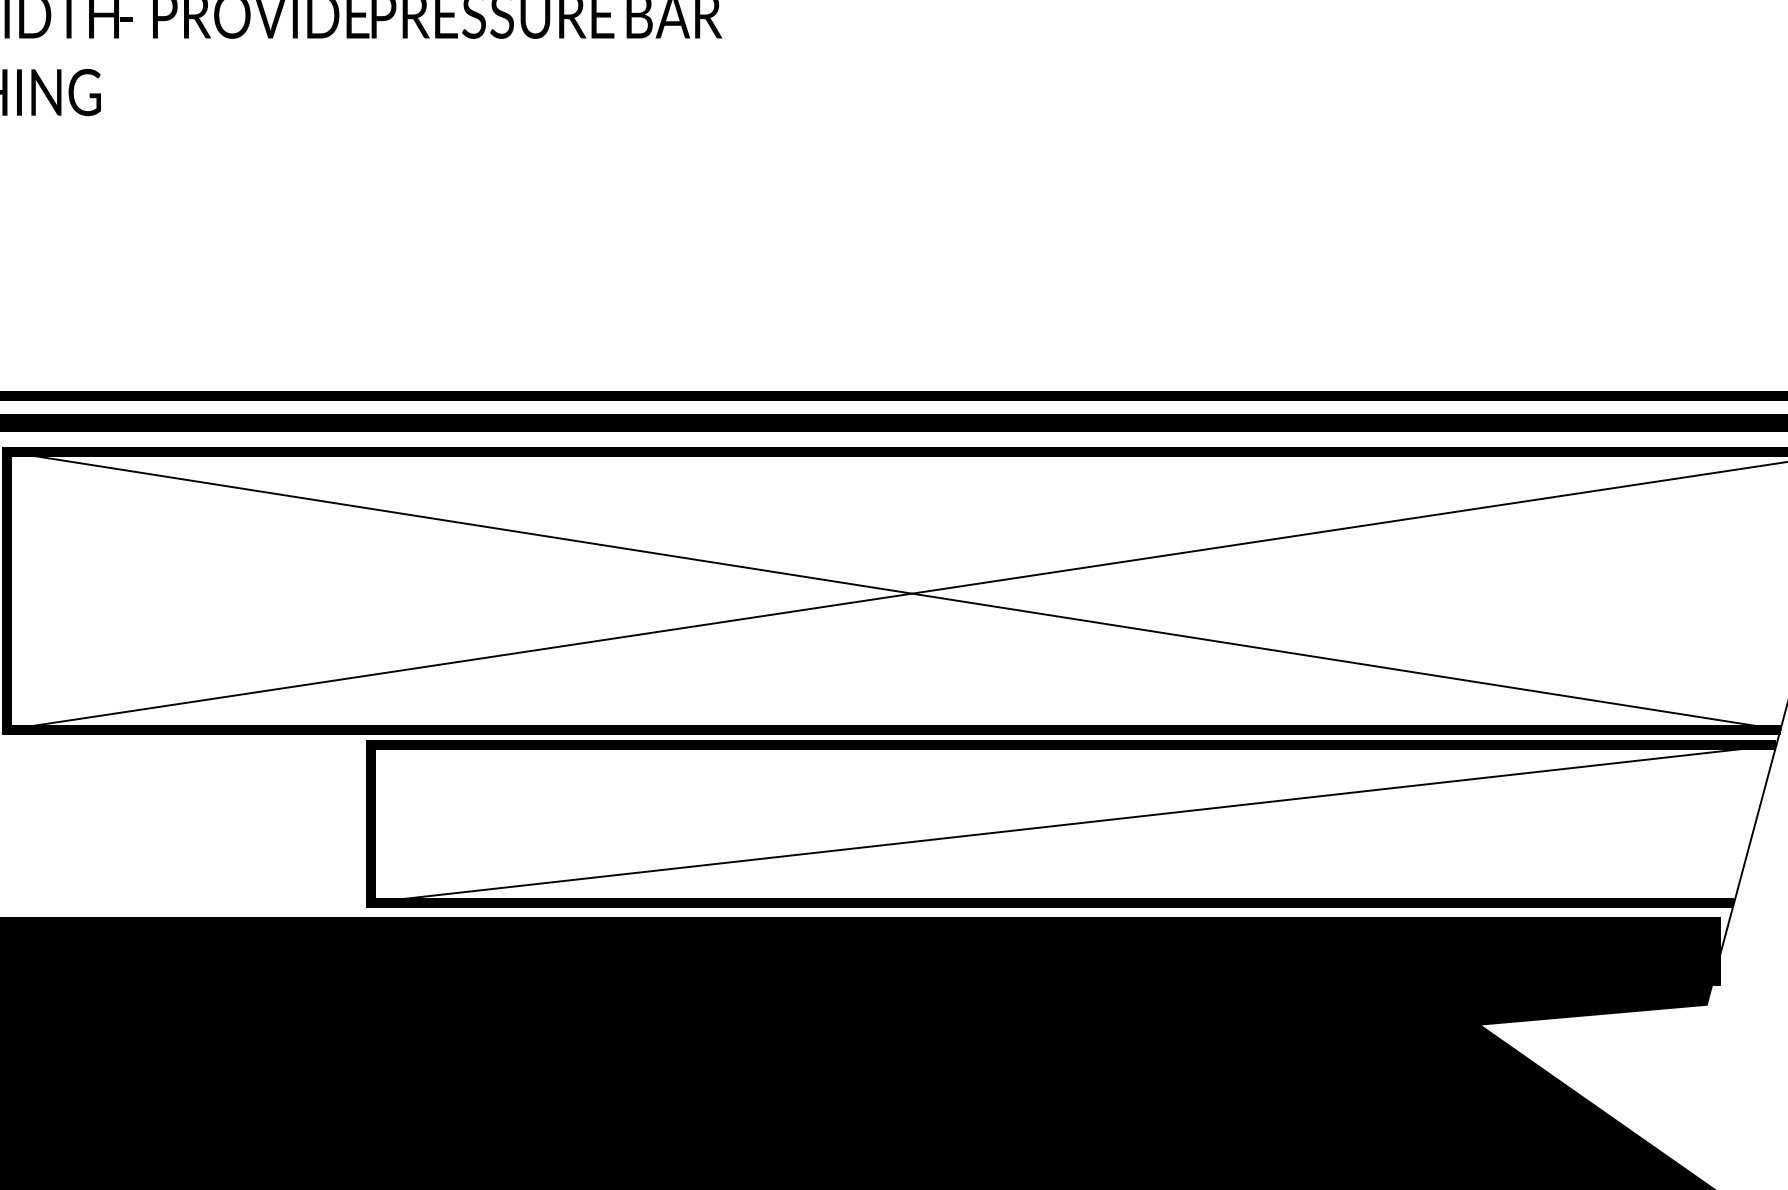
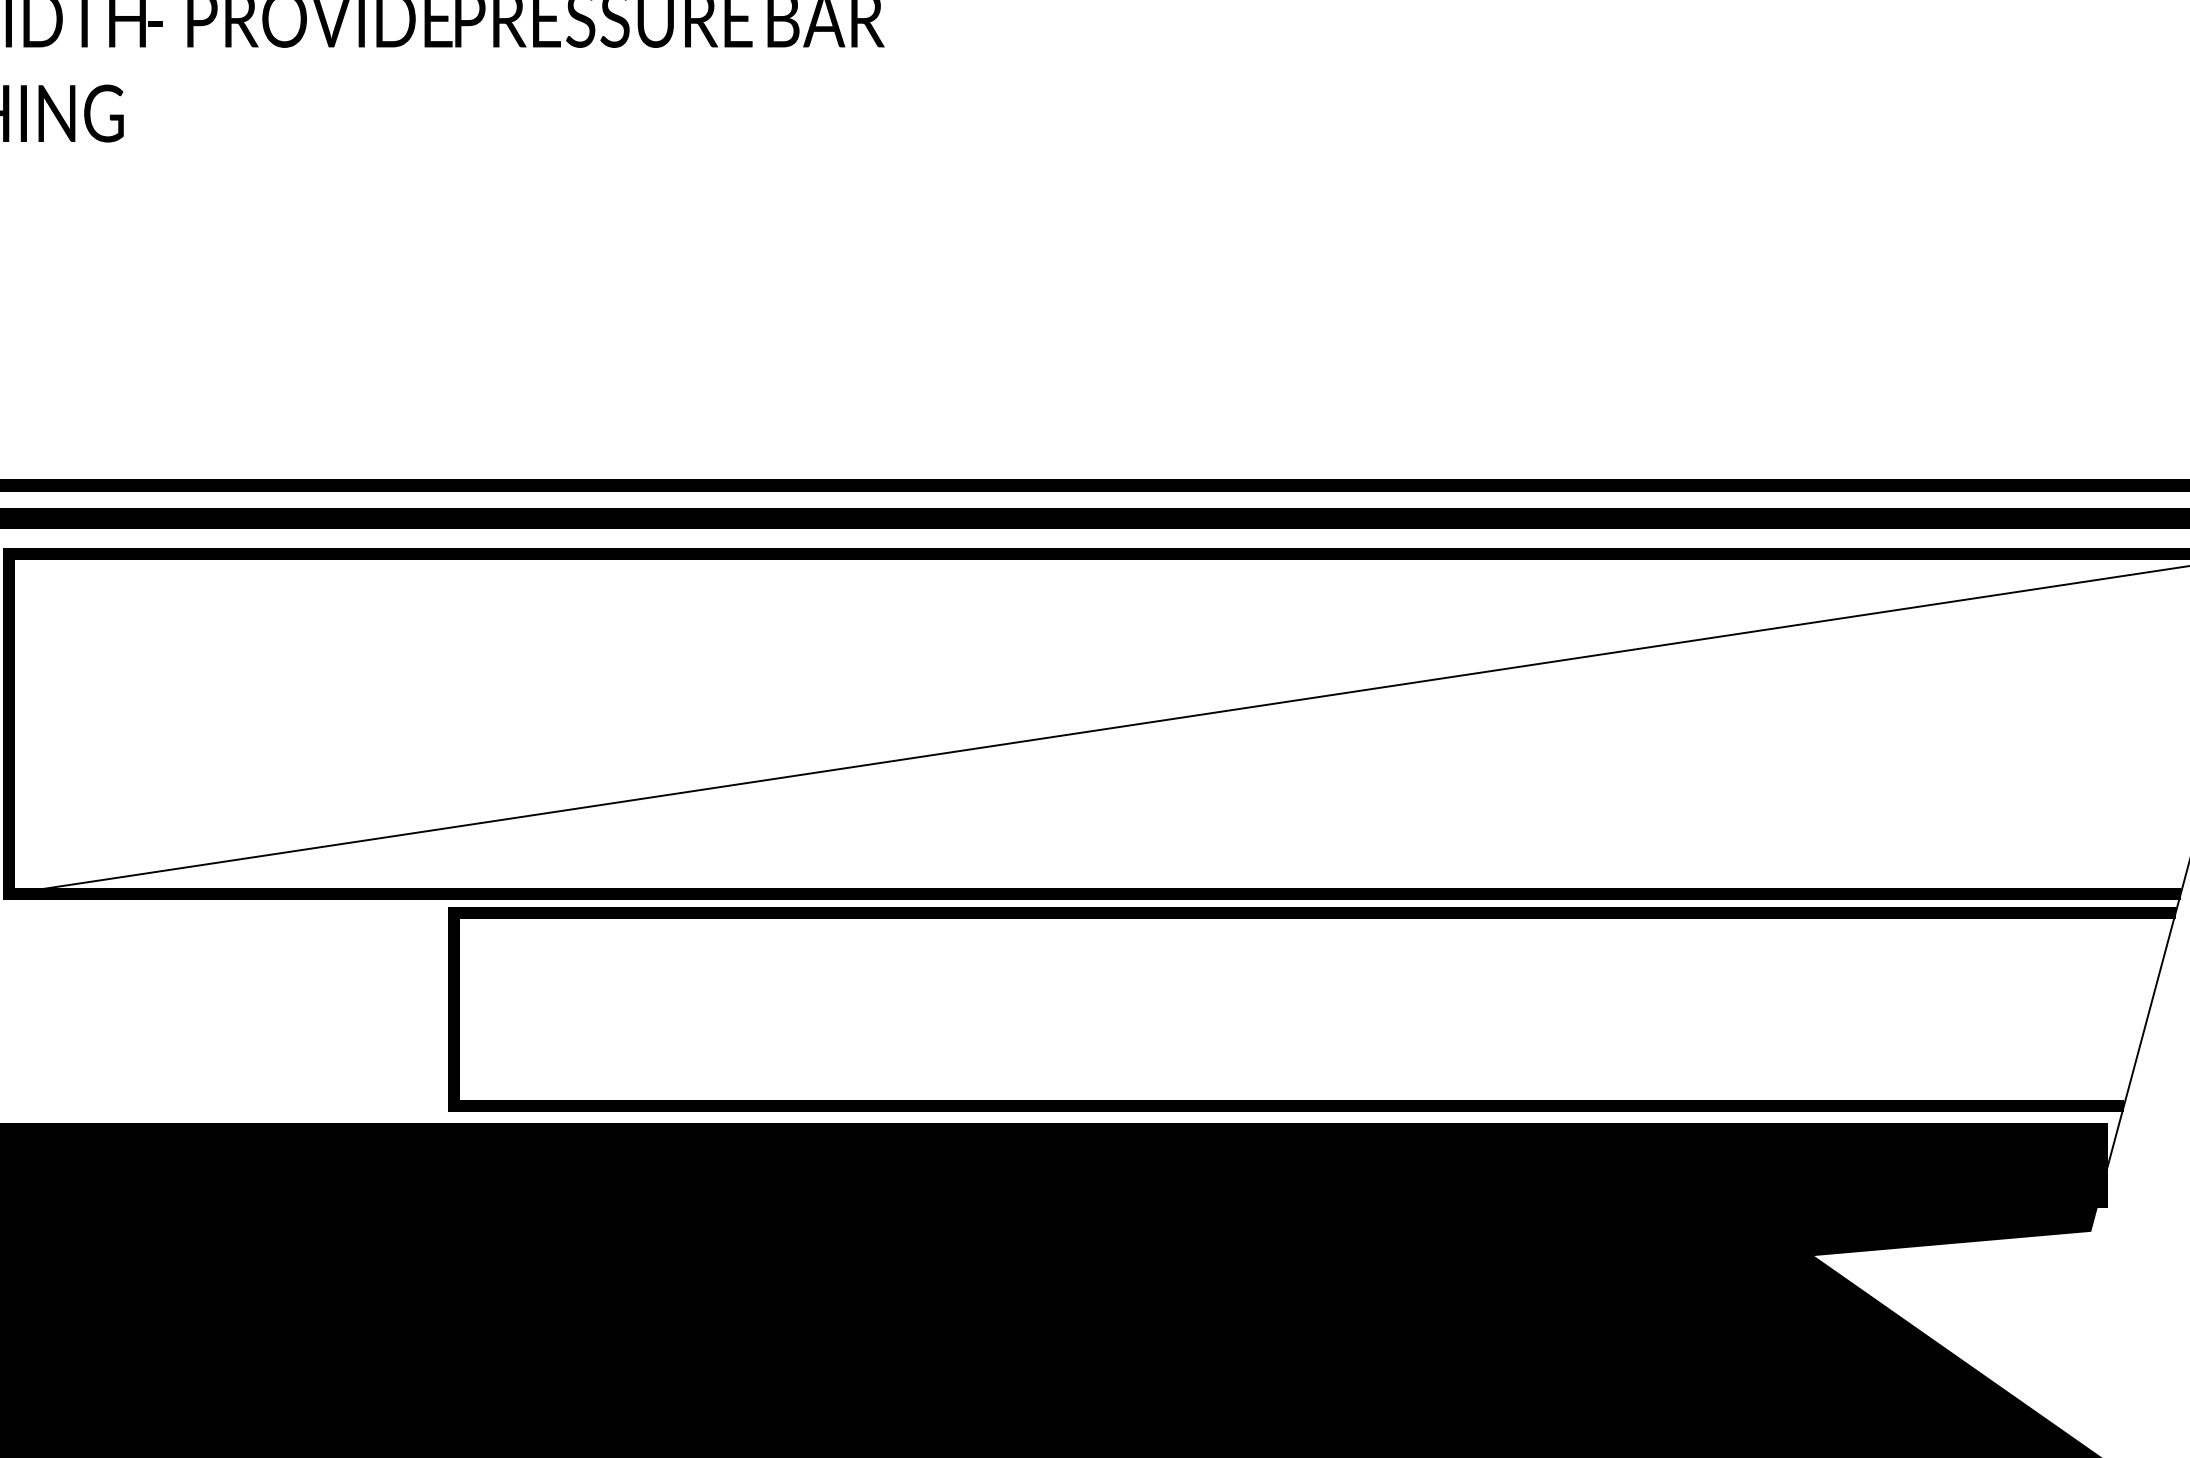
line: (893, 590) -> (1094, 723), removed
line: (1073, 823) -> (1314, 1008), removed

